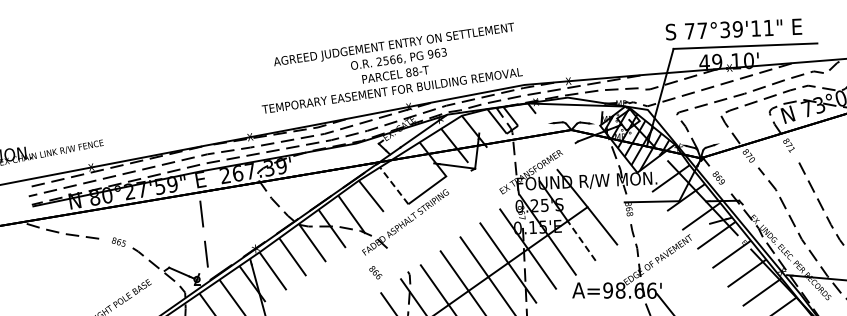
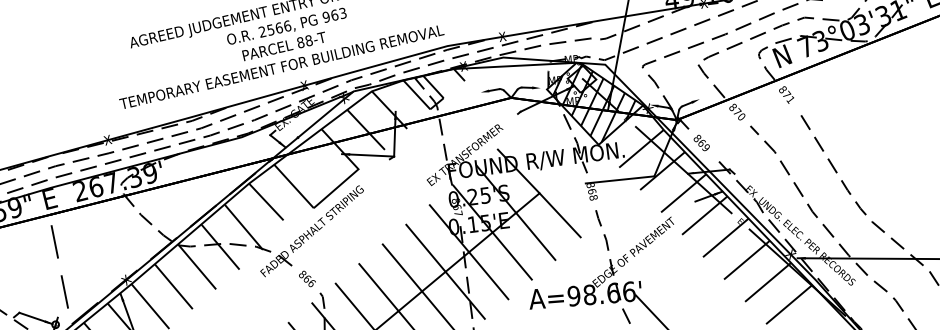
line: (393, 185) -> (293, 186), dashed -> solid
line: (581, 240) -> (535, 235), dashed -> solid
text: (375, 272) -> (307, 278), moved

